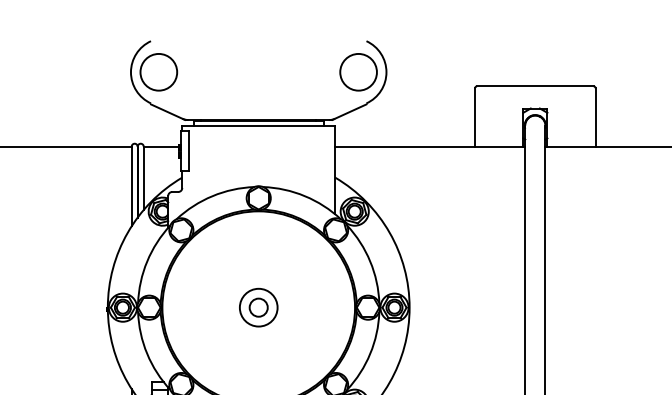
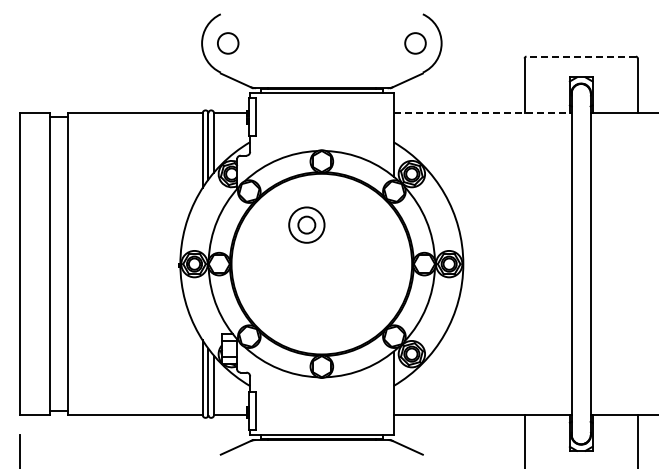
circle: (159, 72) -> (228, 43), size x0.6
circle: (358, 72) -> (415, 43), size x0.6
line: (535, 86) -> (581, 56), solid -> dashed
line: (431, 147) -> (483, 113), solid -> dashed
part: (258, 306) -> (306, 224), moved

